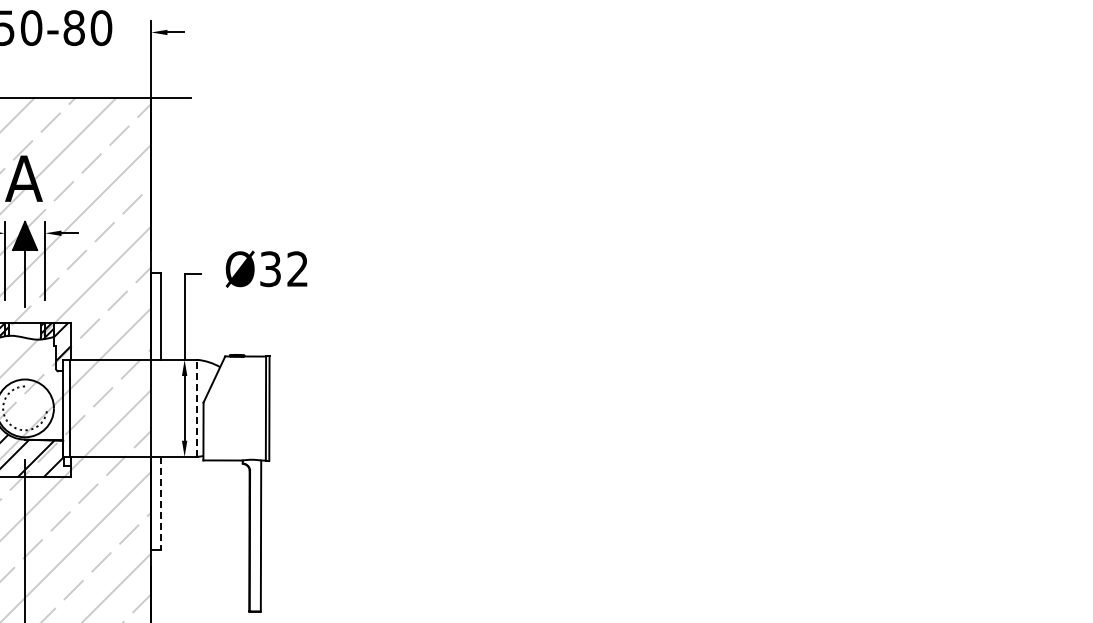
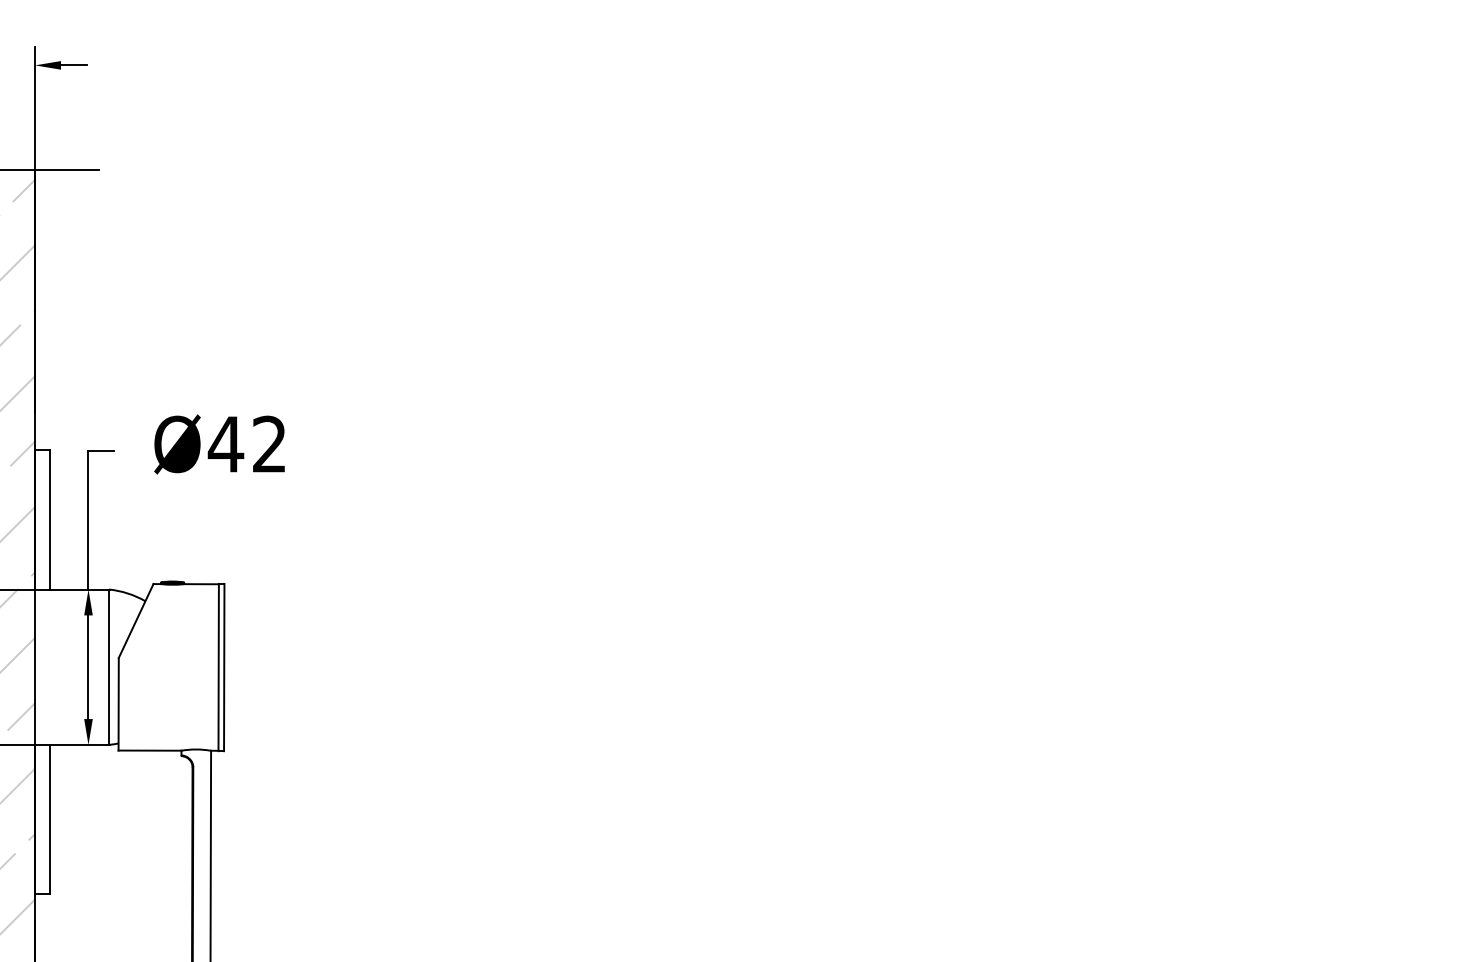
text: (270, 269) -> (225, 444), Ø32 -> Ø42
line: (197, 408) -> (109, 667), dashed -> solid
line: (160, 503) -> (49, 819), dashed -> solid

